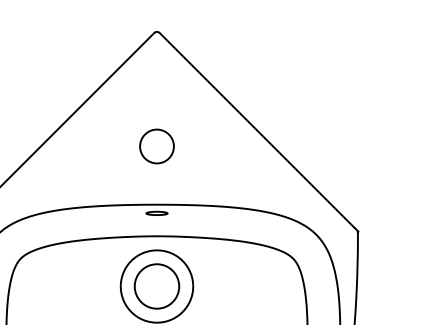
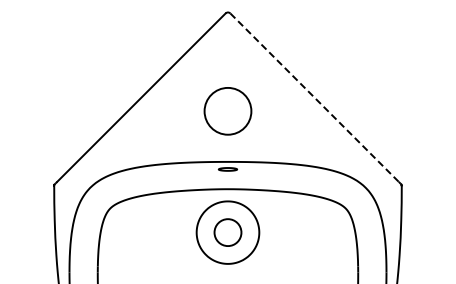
line: (257, 131) -> (314, 98), solid -> dashed
circle: (156, 146) -> (227, 111), size x1.6
circle: (156, 286) -> (227, 232), size x0.7

